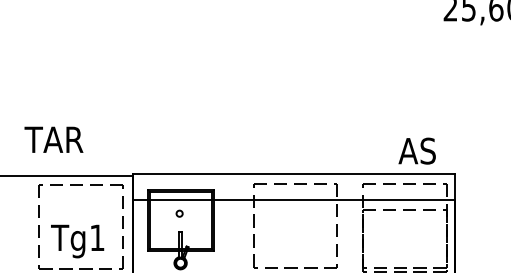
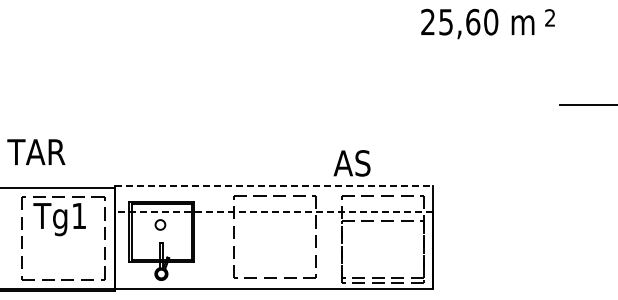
text: (416, 151) -> (351, 163), moved
line: (294, 173) -> (273, 185), solid -> dashed
line: (294, 199) -> (273, 211), solid -> dashed
circle: (179, 214) -> (160, 225), size x1.6
text: (77, 241) -> (59, 219), moved

